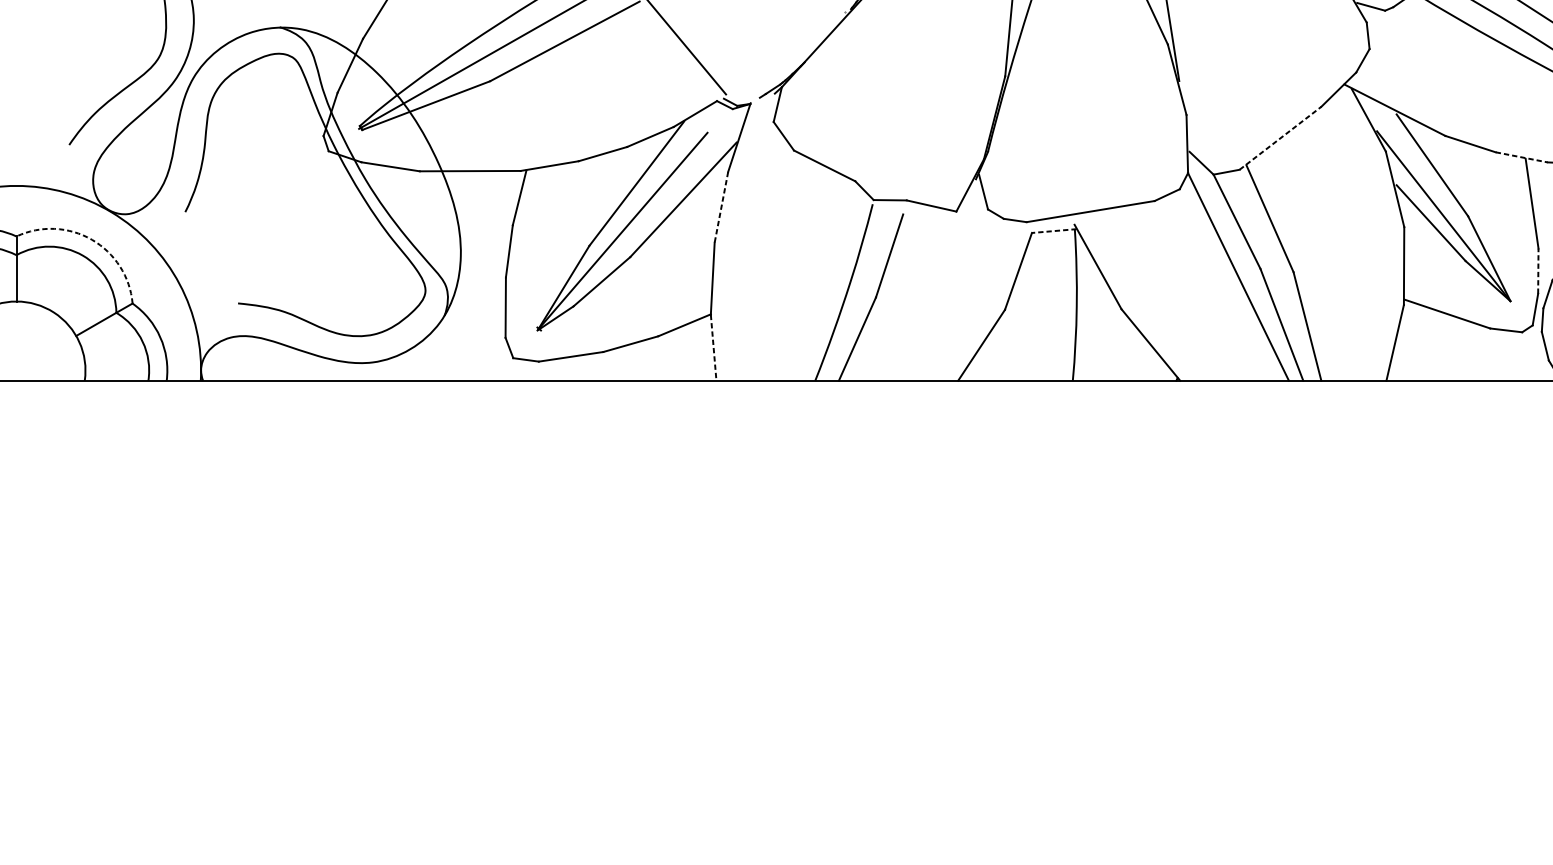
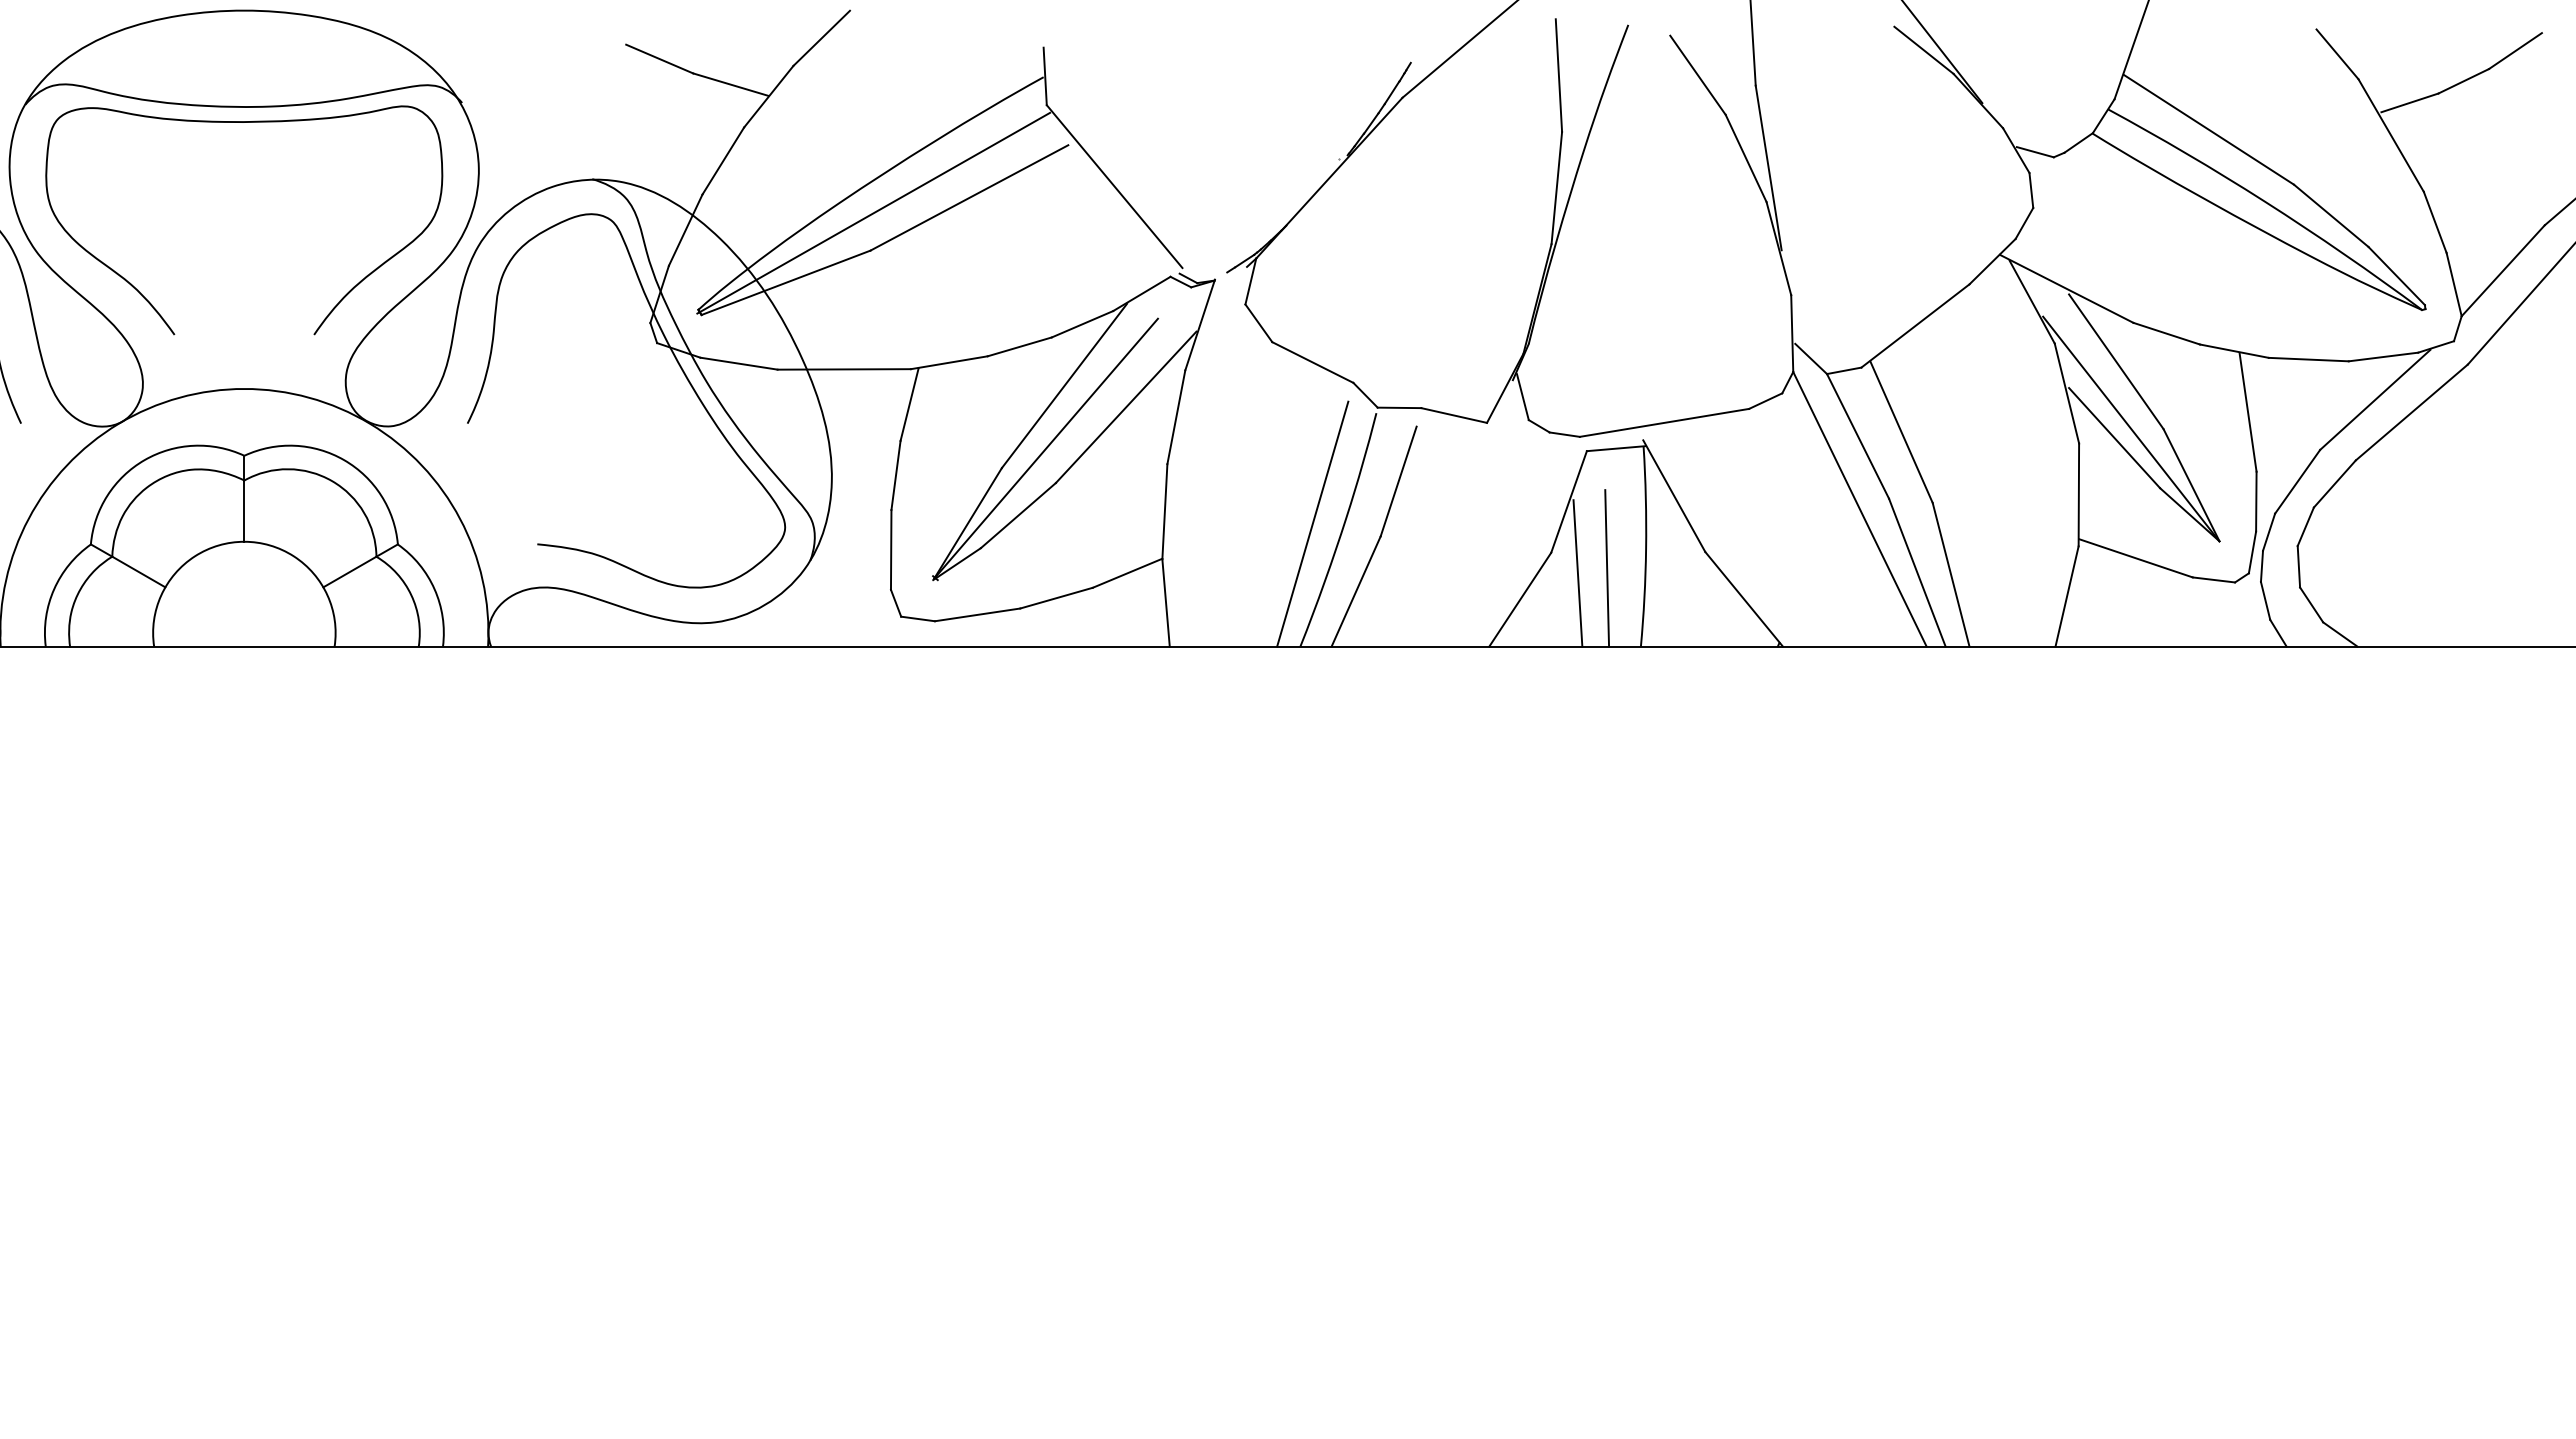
line: (1280, 137) -> (1915, 325), dashed -> solid
line: (1521, 157) -> (2234, 351), dashed -> solid
line: (721, 207) -> (1176, 417), dashed -> solid
line: (1054, 230) -> (1616, 448), dashed -> solid
arc: (92, 240) -> (344, 460), dashed -> solid
line: (1538, 271) -> (2256, 501), dashed -> solid
line: (824, 287) -> (1312, 523), added
line: (1047, 321) -> (1607, 568), added
line: (1024, 325) -> (1577, 573), added
line: (713, 347) -> (1166, 602), dashed -> solid

